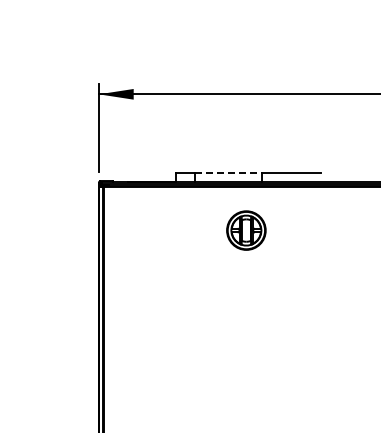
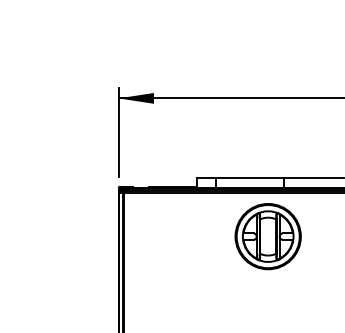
line: (228, 173) -> (250, 178), dashed -> solid
part: (246, 230) -> (268, 236), size x1.67

